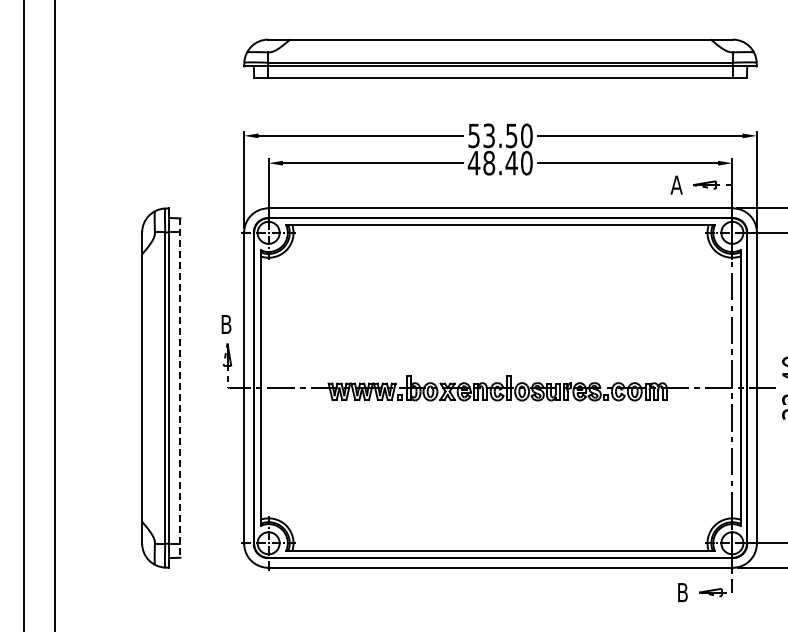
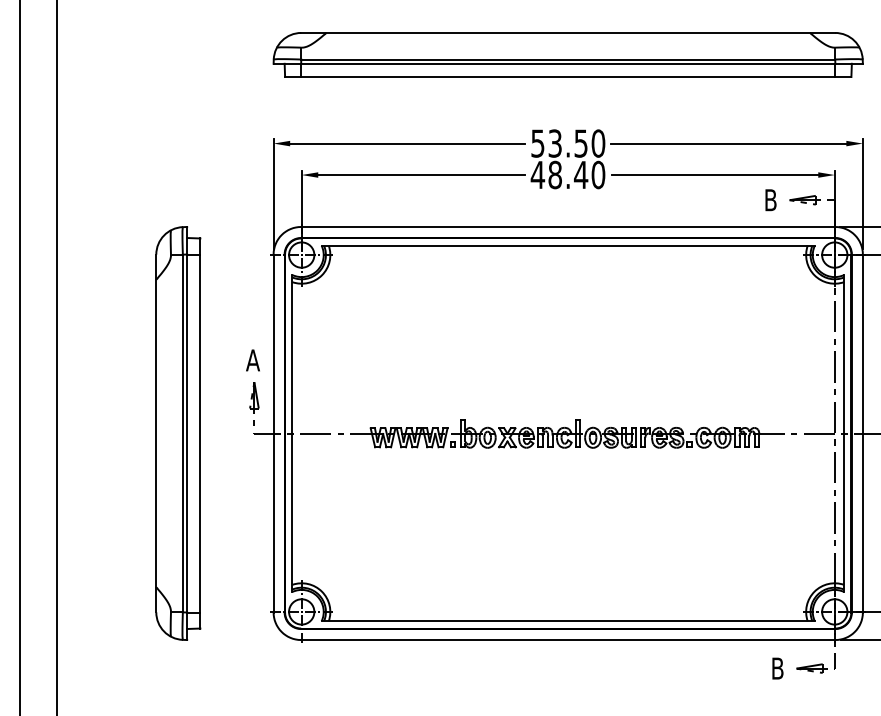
text: (676, 184) -> (770, 199), A -> B
text: (226, 324) -> (253, 360), B -> A
line: (180, 388) -> (200, 434), dashed -> solid

